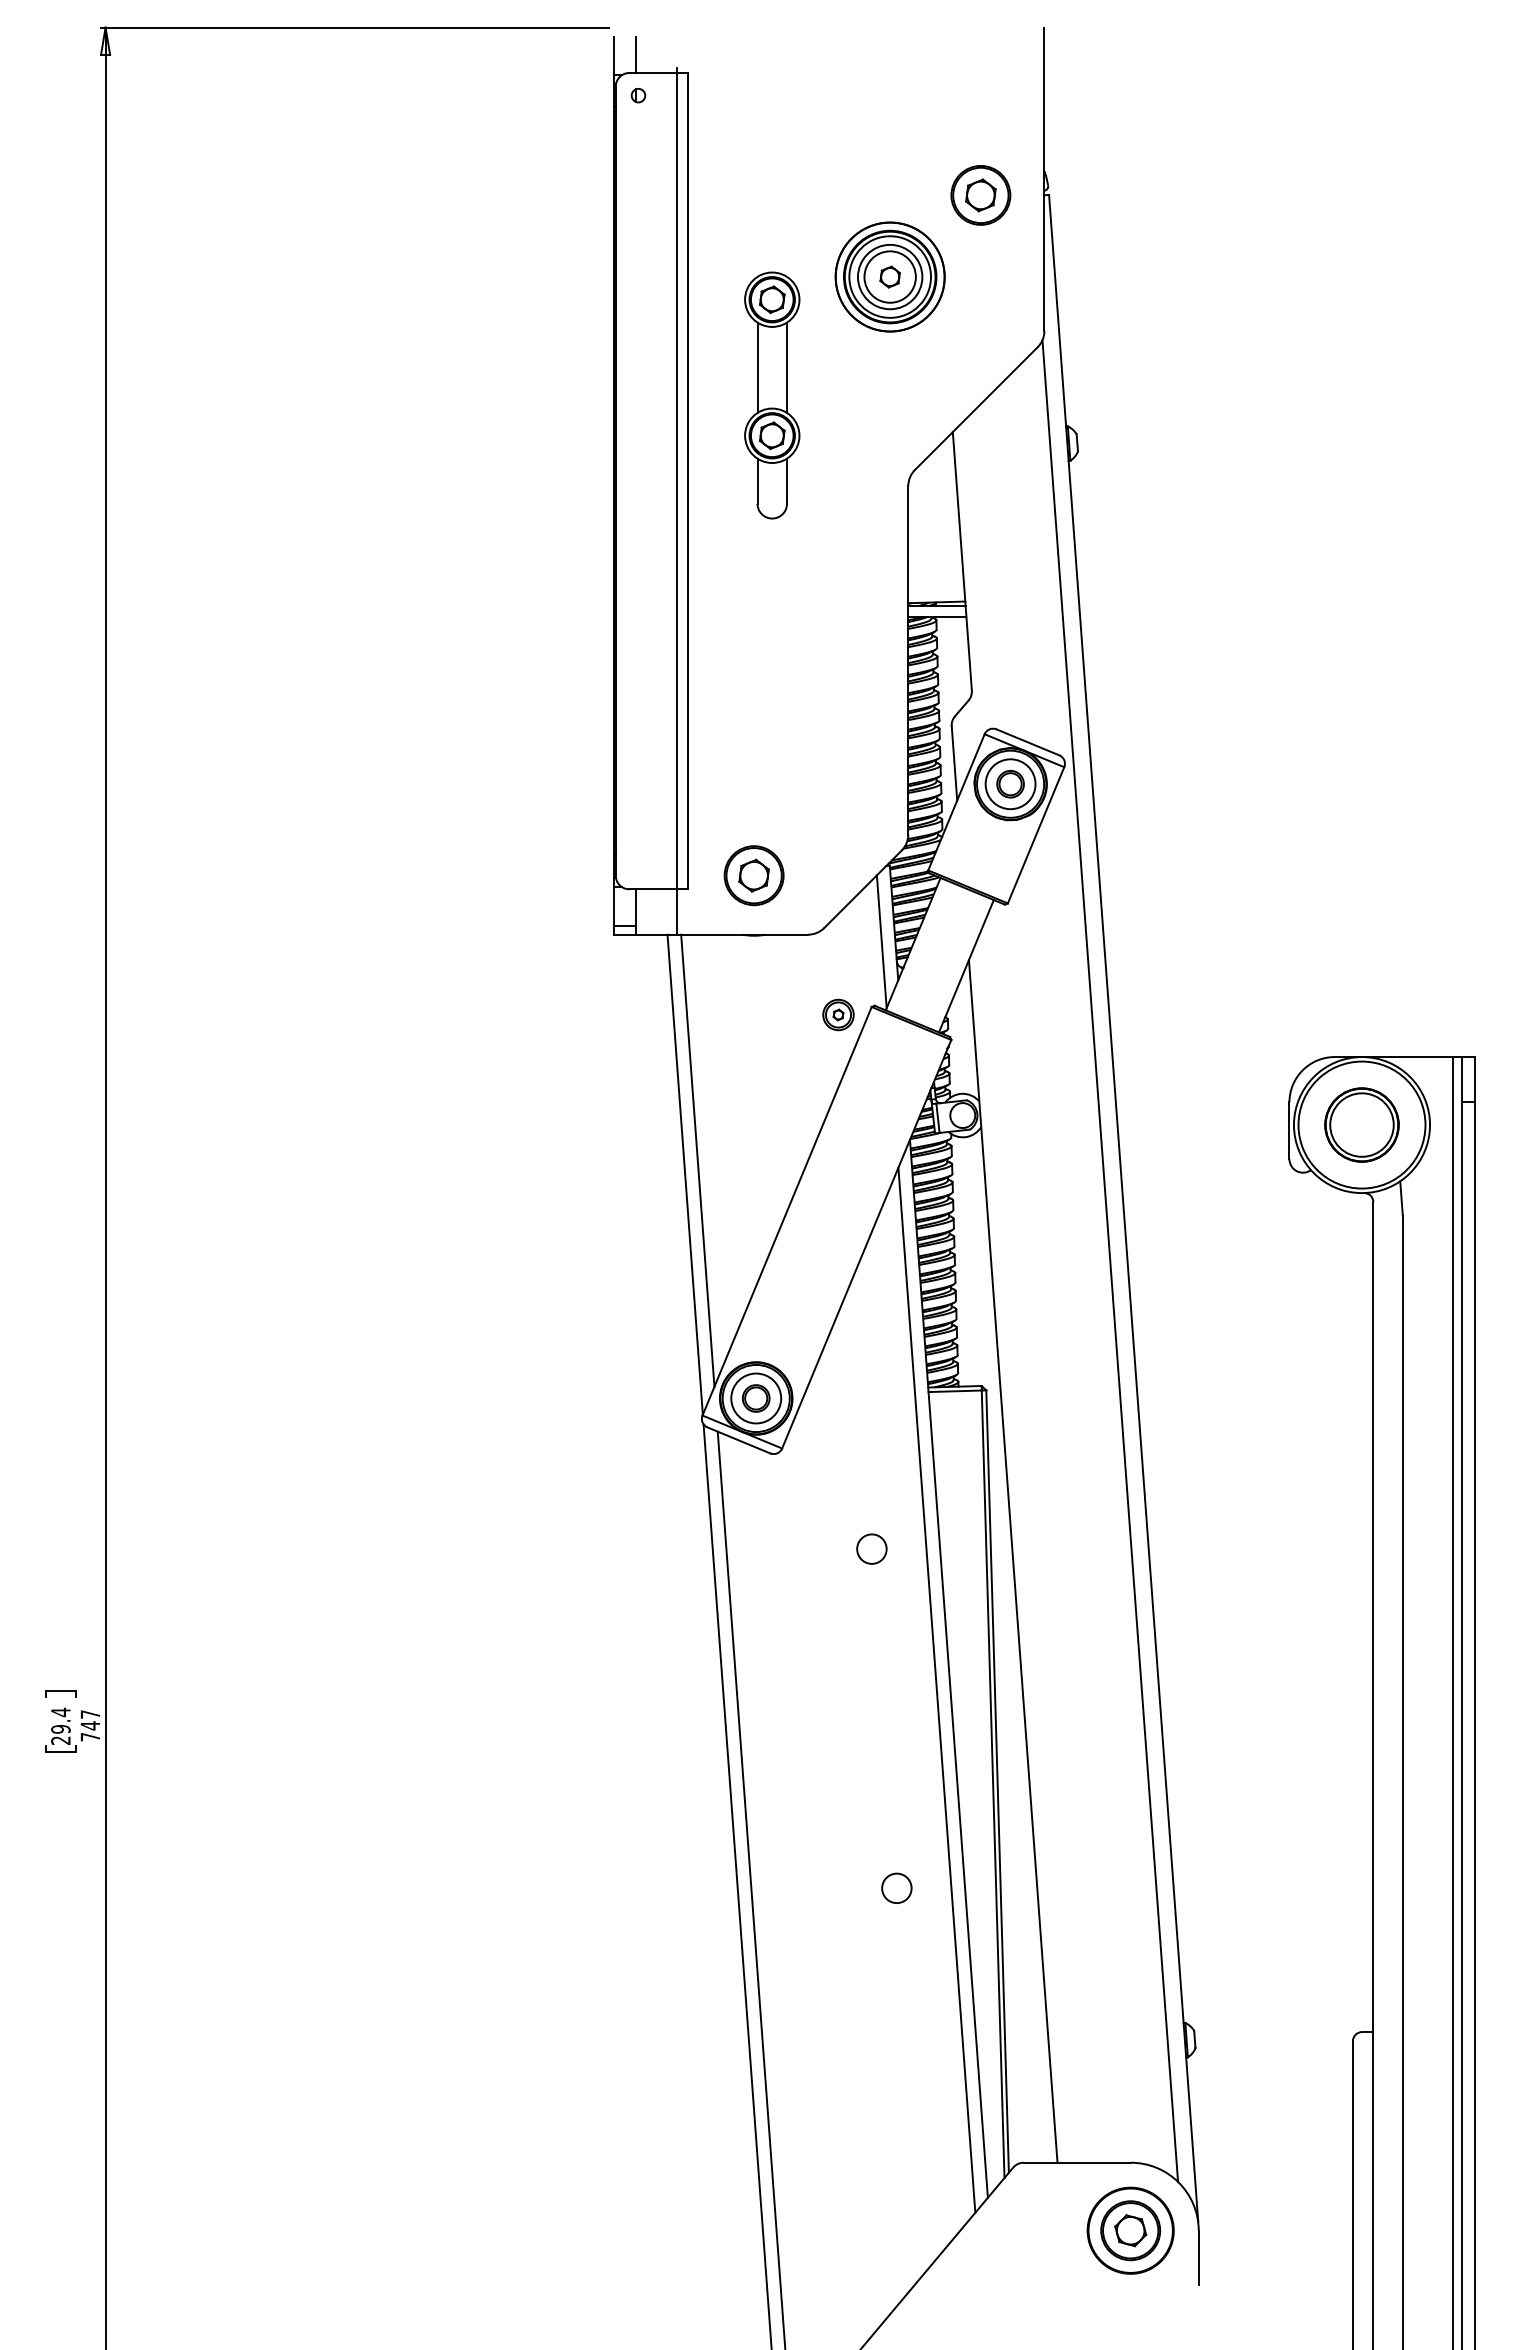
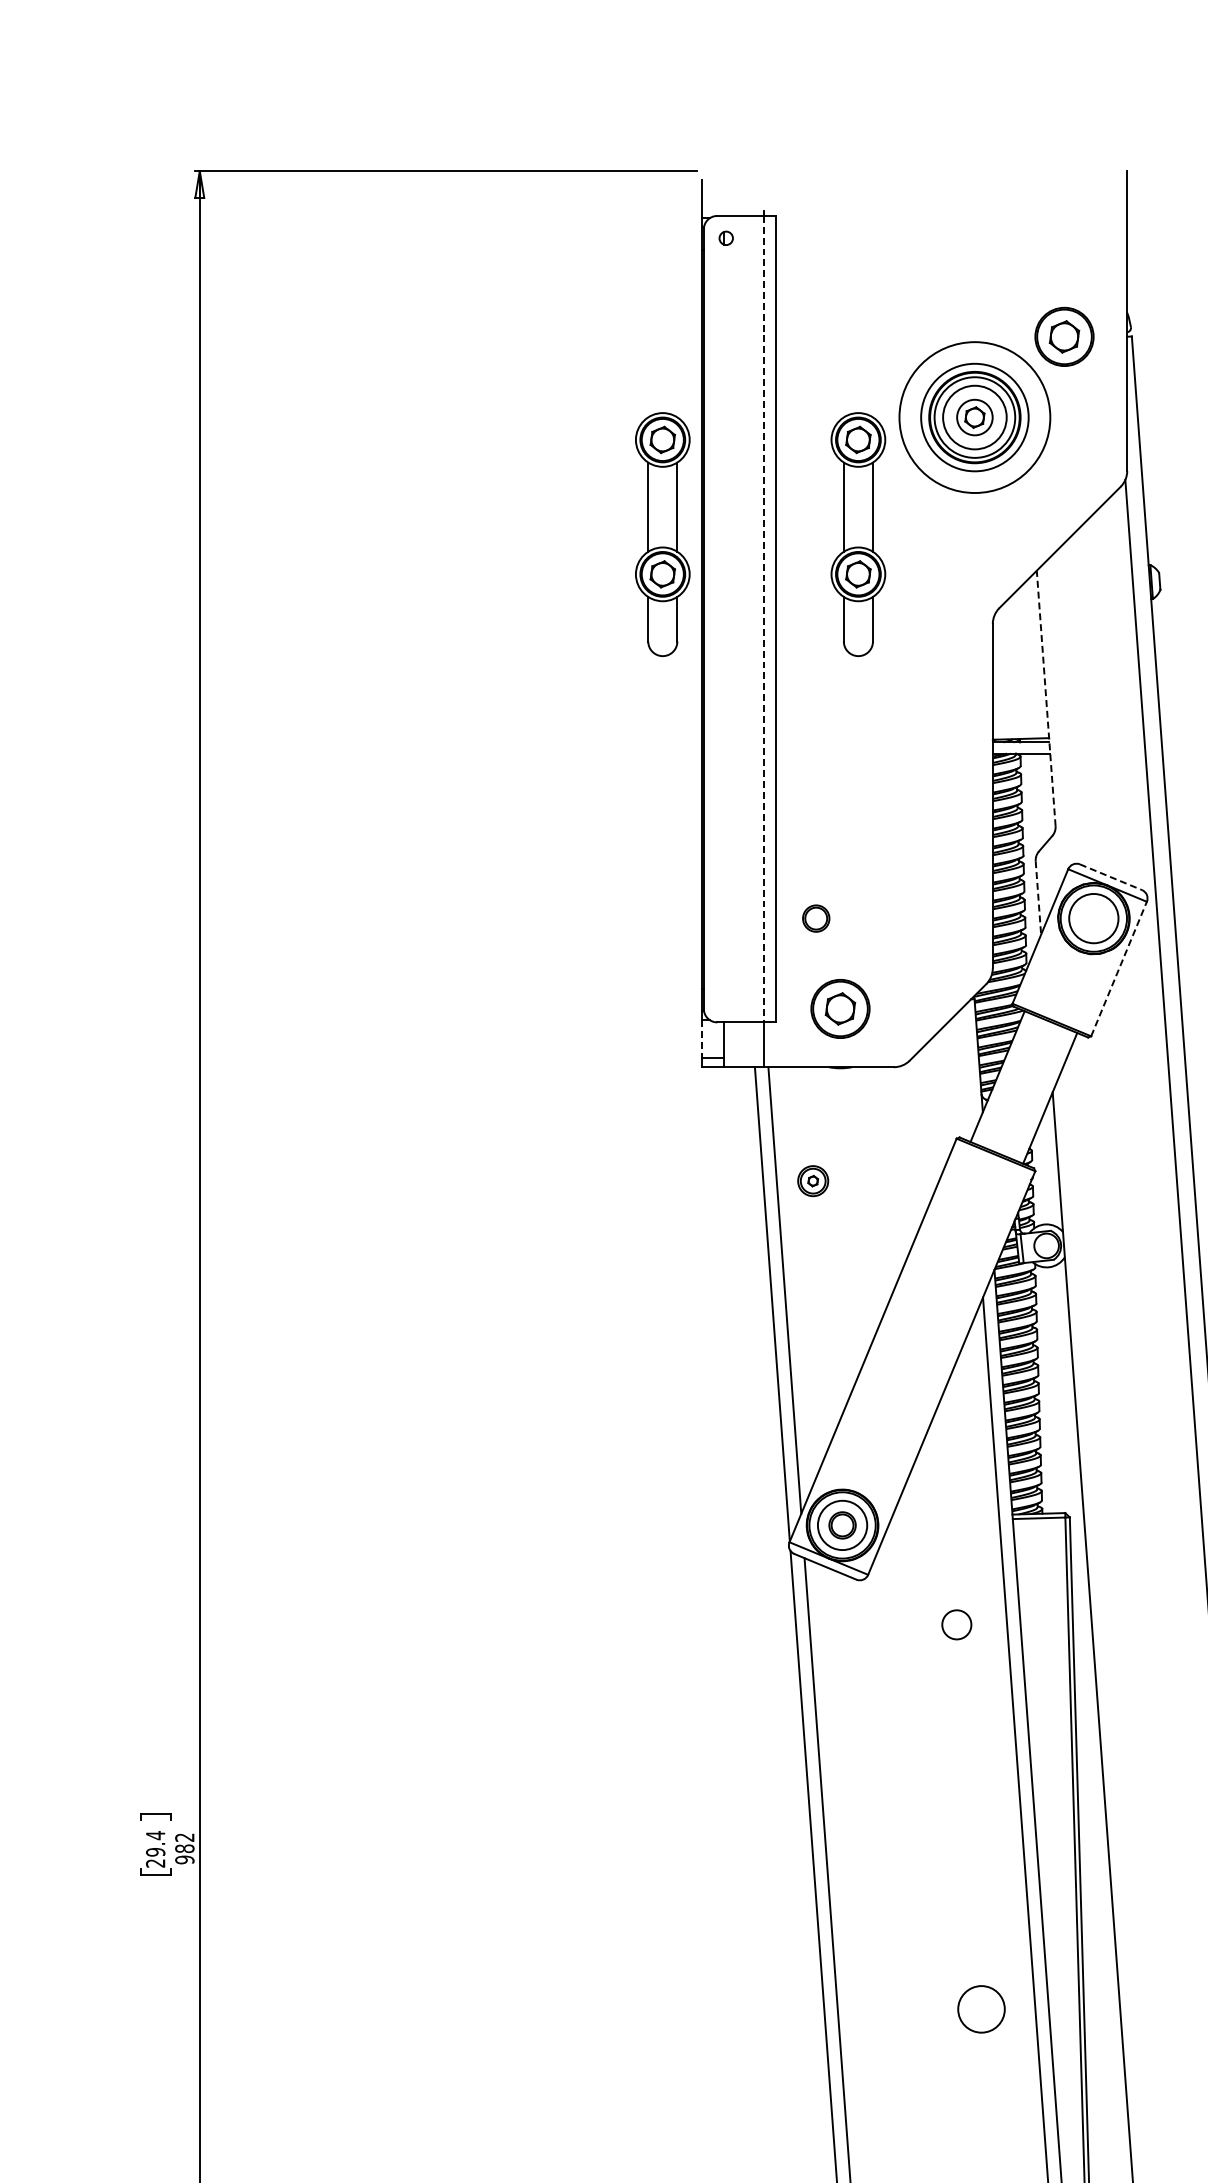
line: (636, 54) -> (724, 197), removed
circle: (889, 276) -> (974, 417), size x0.7
circle: (889, 276) -> (974, 417), size x1.4
part: (574, 395) -> (663, 534), added
line: (676, 481) -> (763, 619), solid -> dashed
line: (962, 561) -> (1046, 698), solid -> dashed
line: (1028, 742) -> (1111, 877), solid -> dashed
line: (954, 763) -> (1038, 898), solid -> dashed
part: (1010, 784) -> (816, 918), moved
line: (1036, 835) -> (1119, 969), solid -> dashed
line: (613, 906) -> (701, 1039), solid -> dashed
line: (881, 941) -> (966, 1073), removed
part: (838, 1014) -> (813, 1180), moved
circle: (871, 1548) -> (956, 1624), moved
text: (90, 1725) -> (184, 1848), 747 -> 982
circle: (896, 1888) -> (981, 2009), size x1.6

